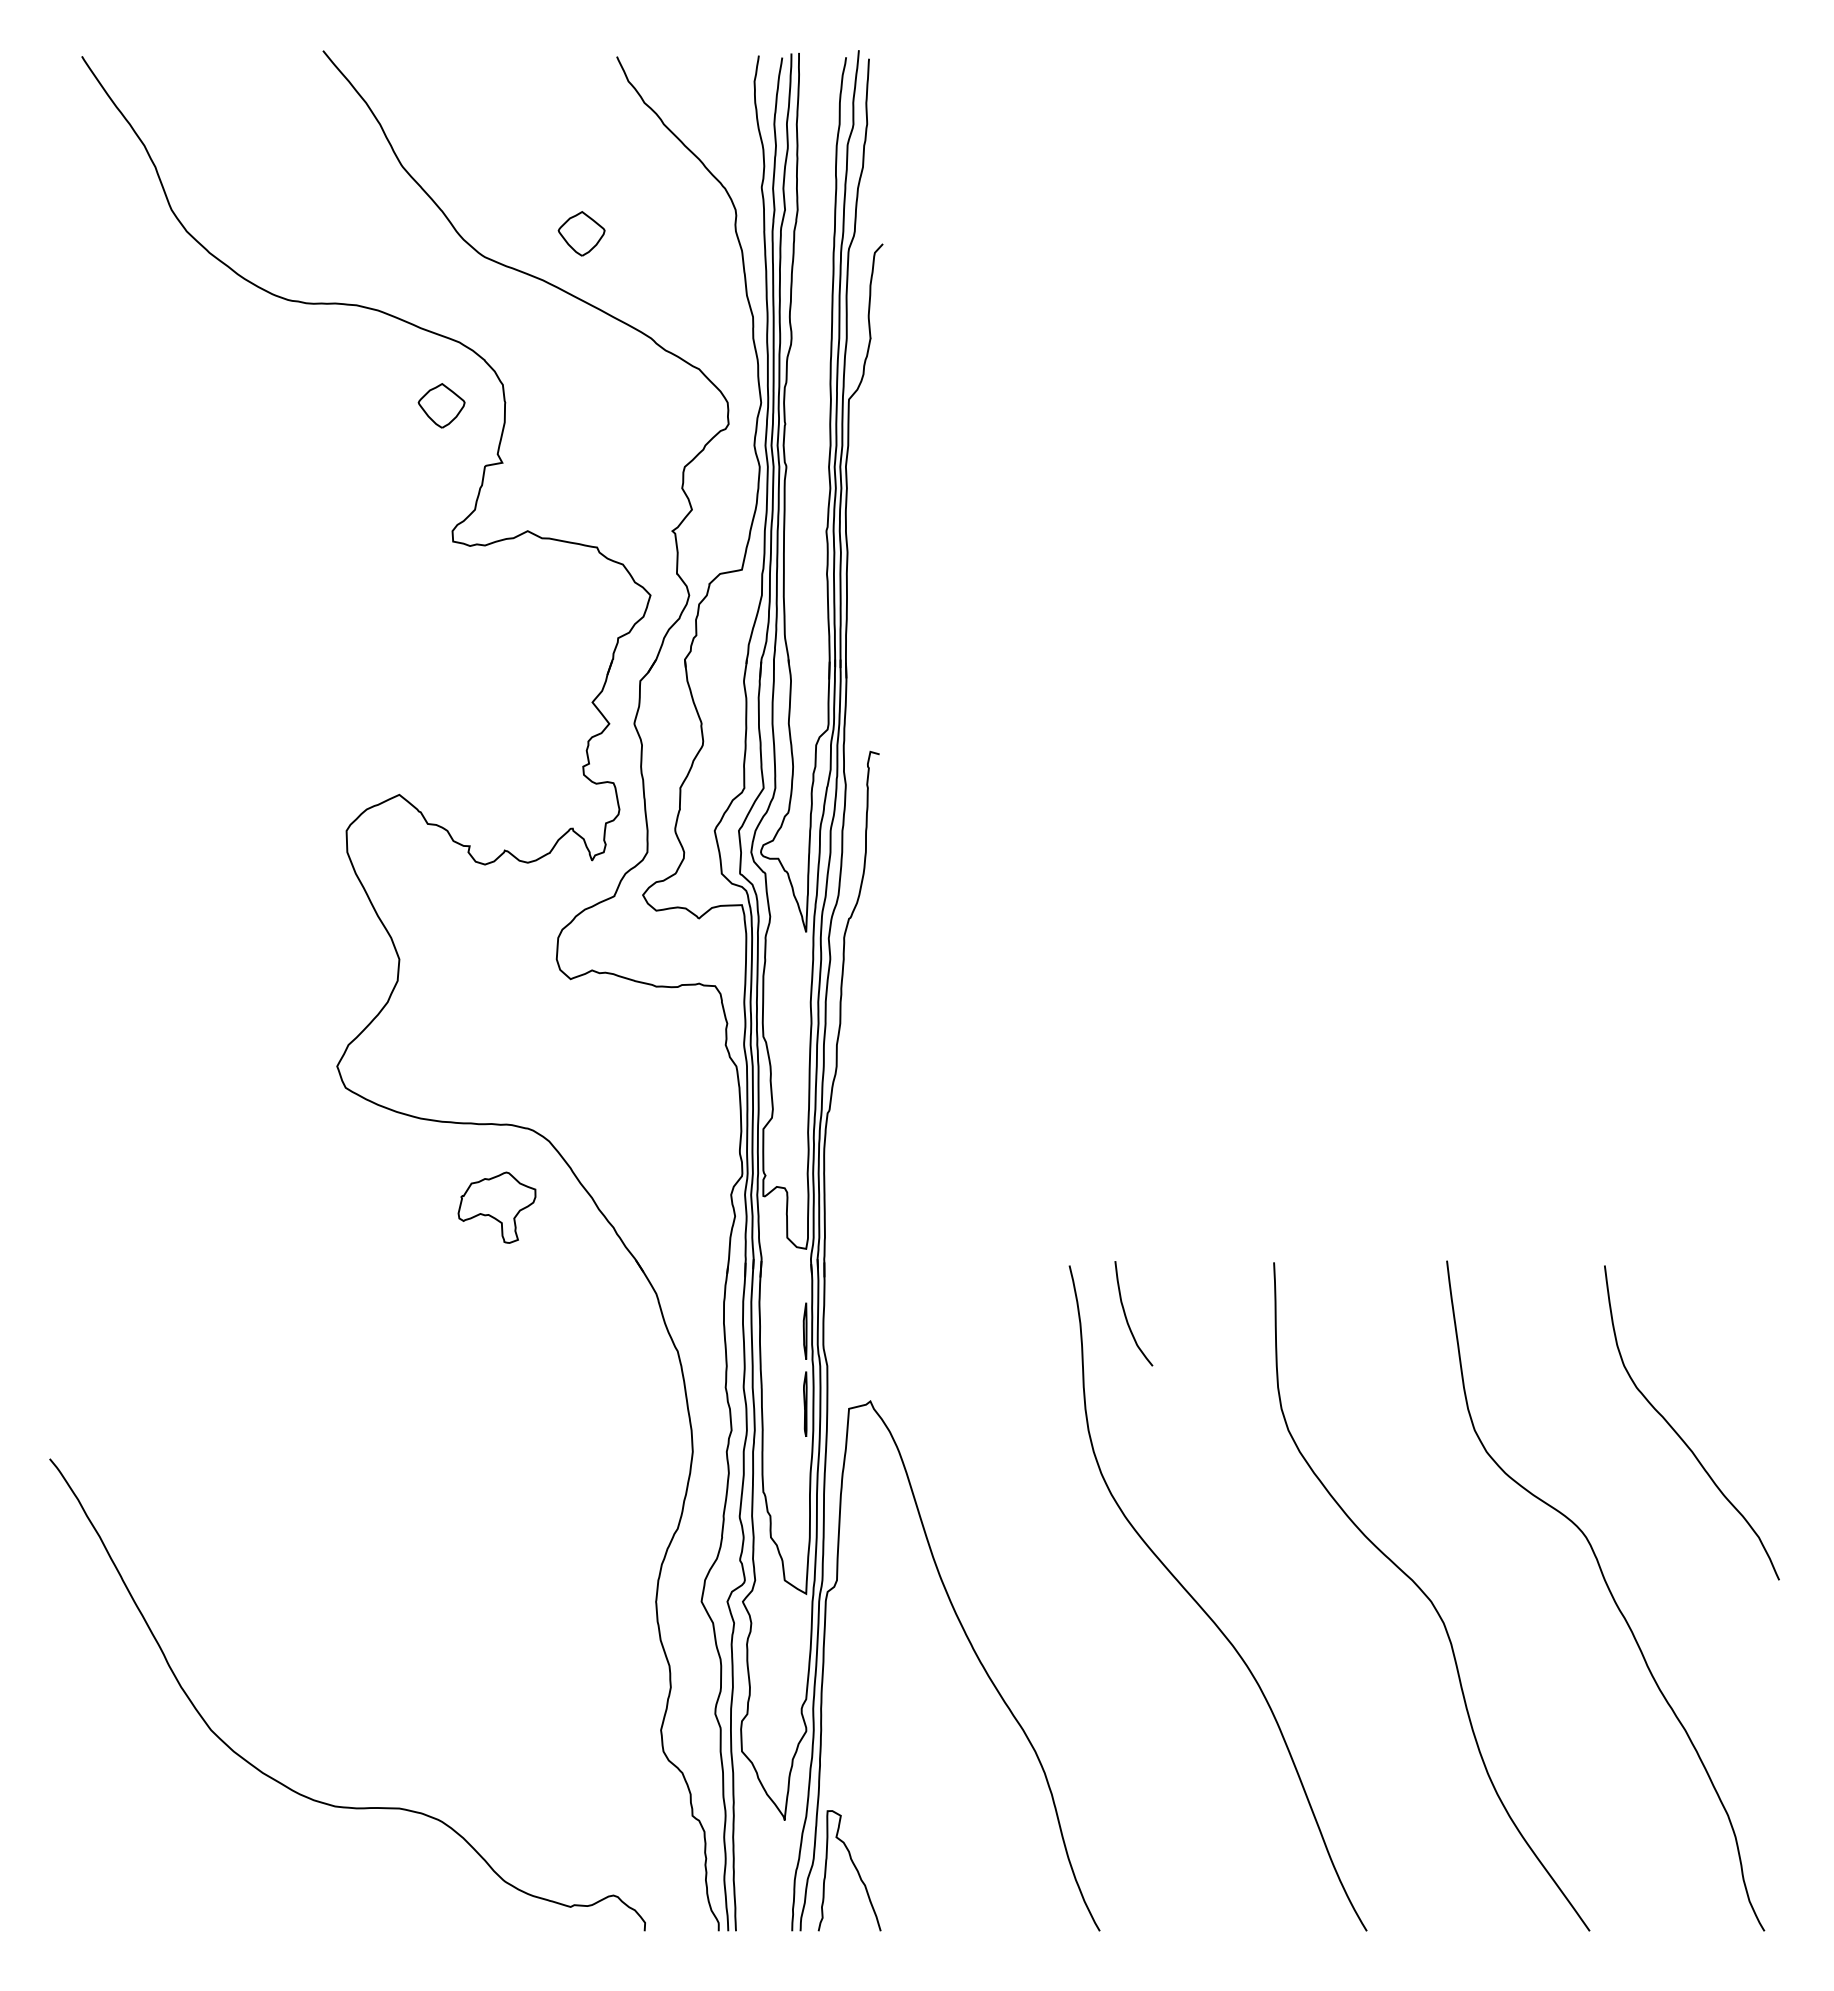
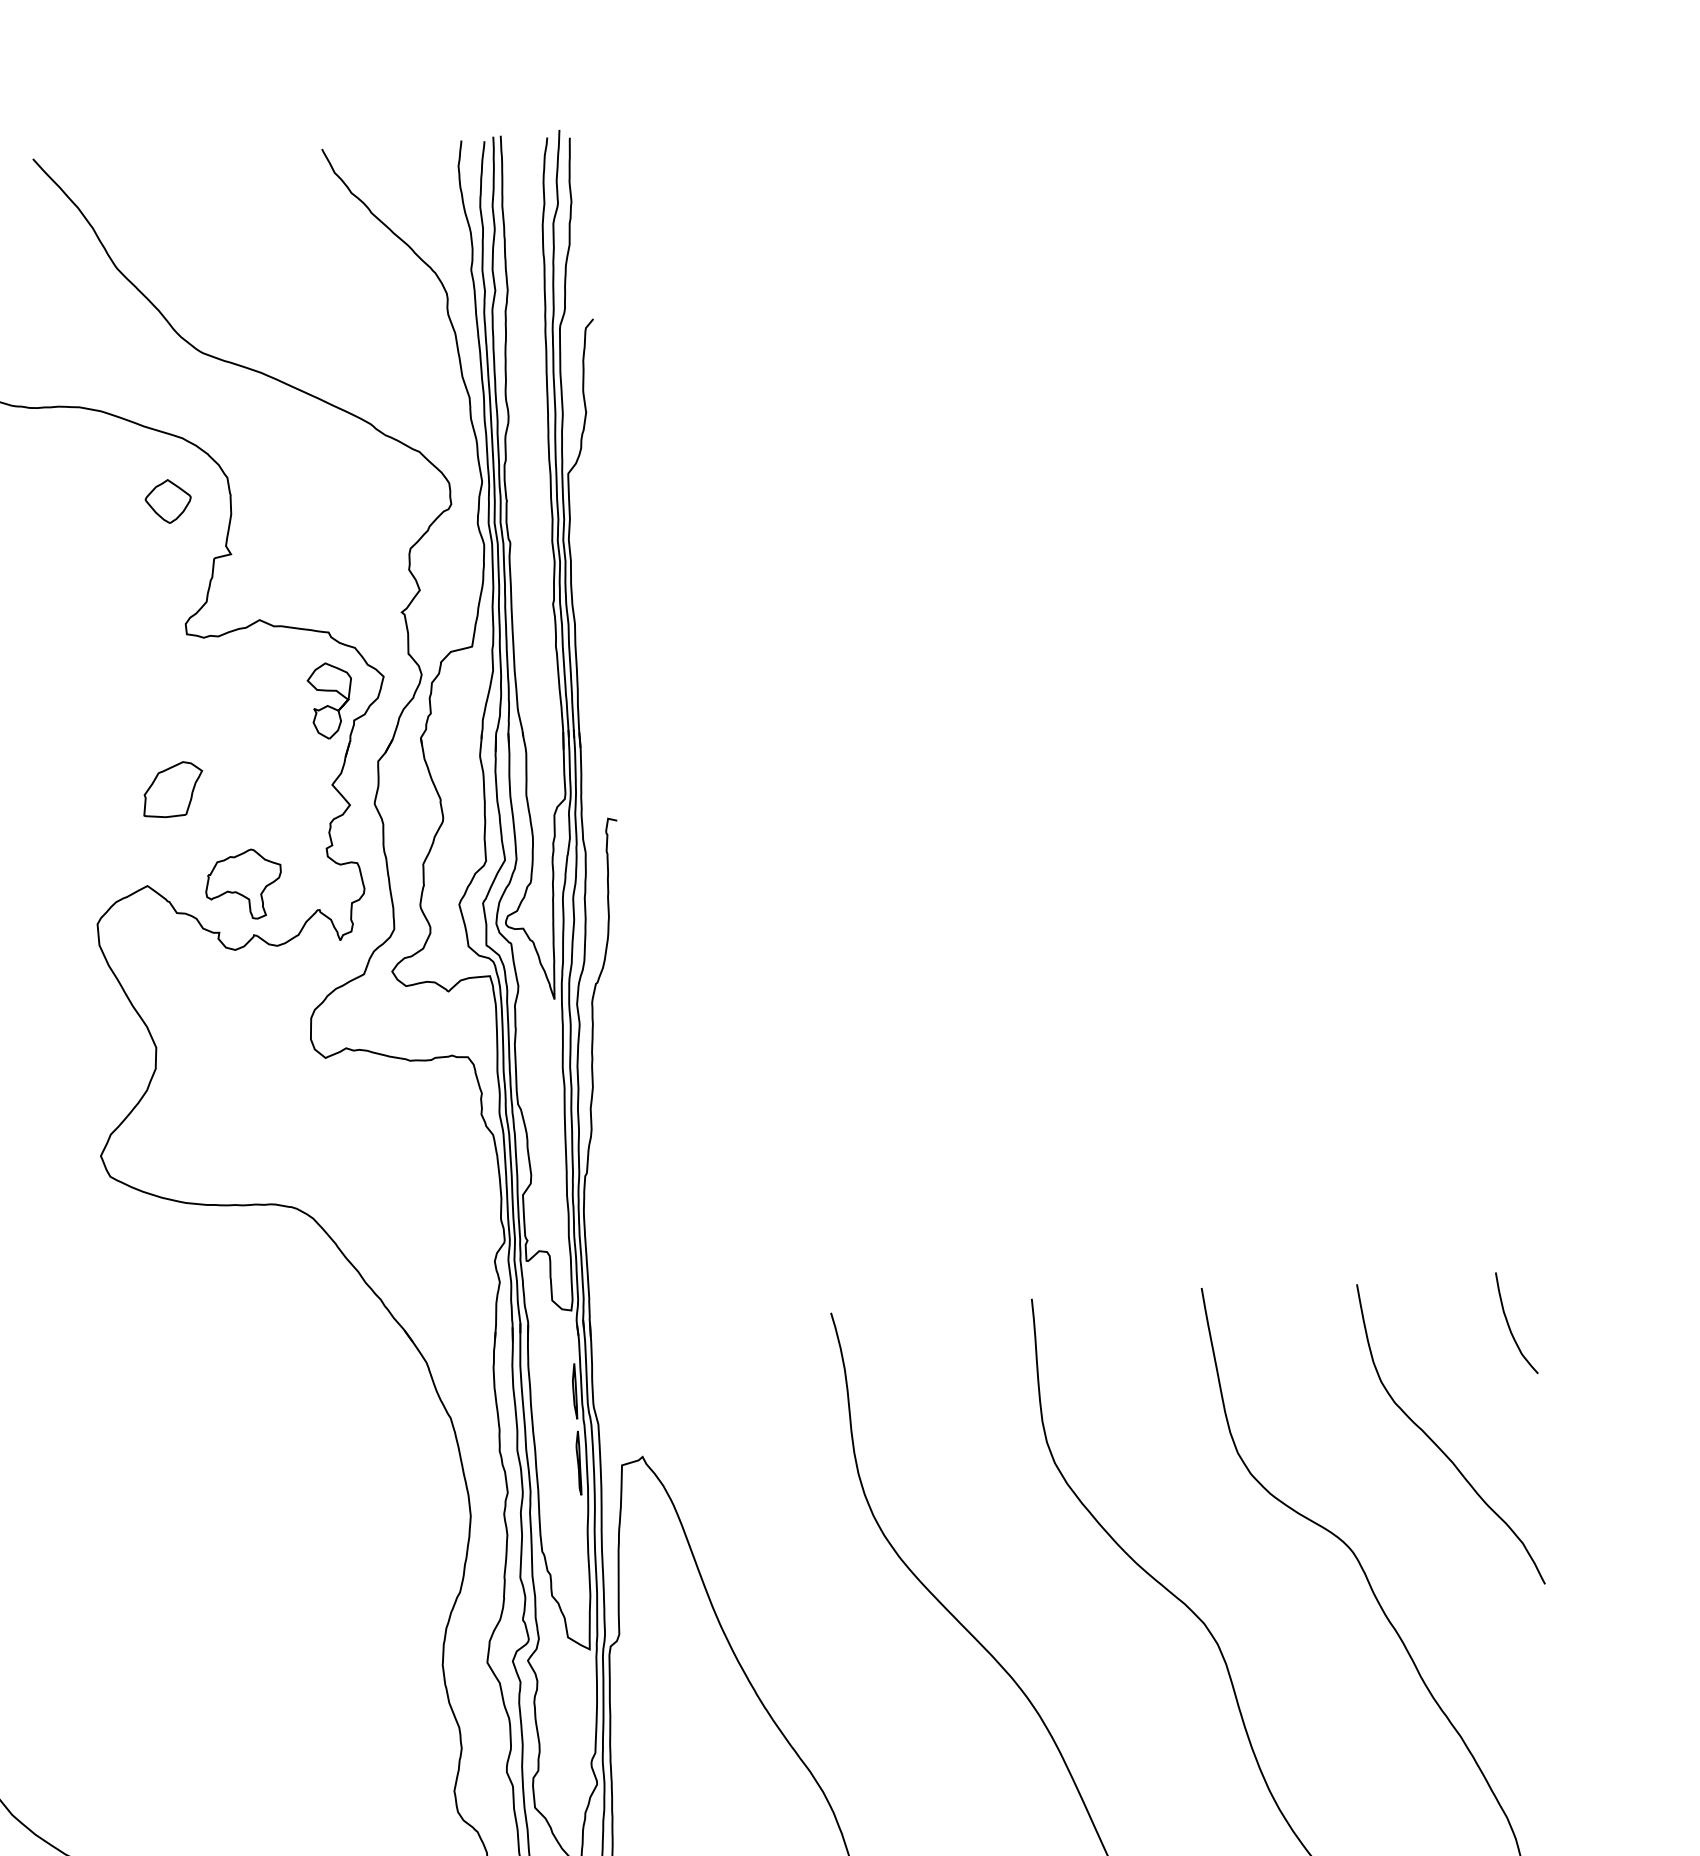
part: (581, 233) -> (296, 324), removed
part: (595, 616) -> (330, 700), added
part: (430, 698) -> (172, 789), added
part: (496, 1207) -> (243, 884), moved
curve: (1126, 1315) -> (1509, 1325), moved

